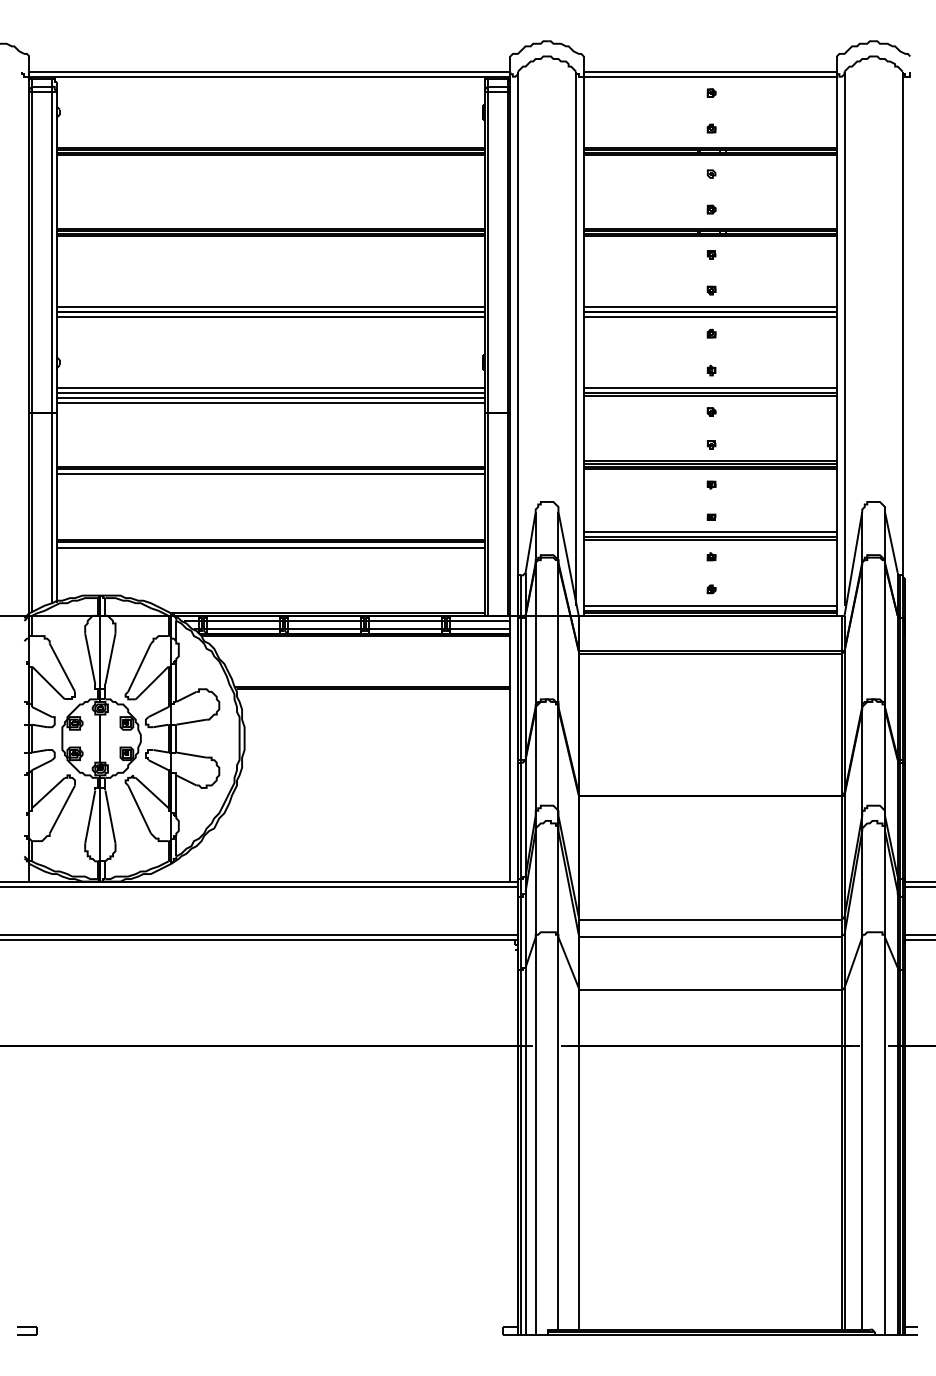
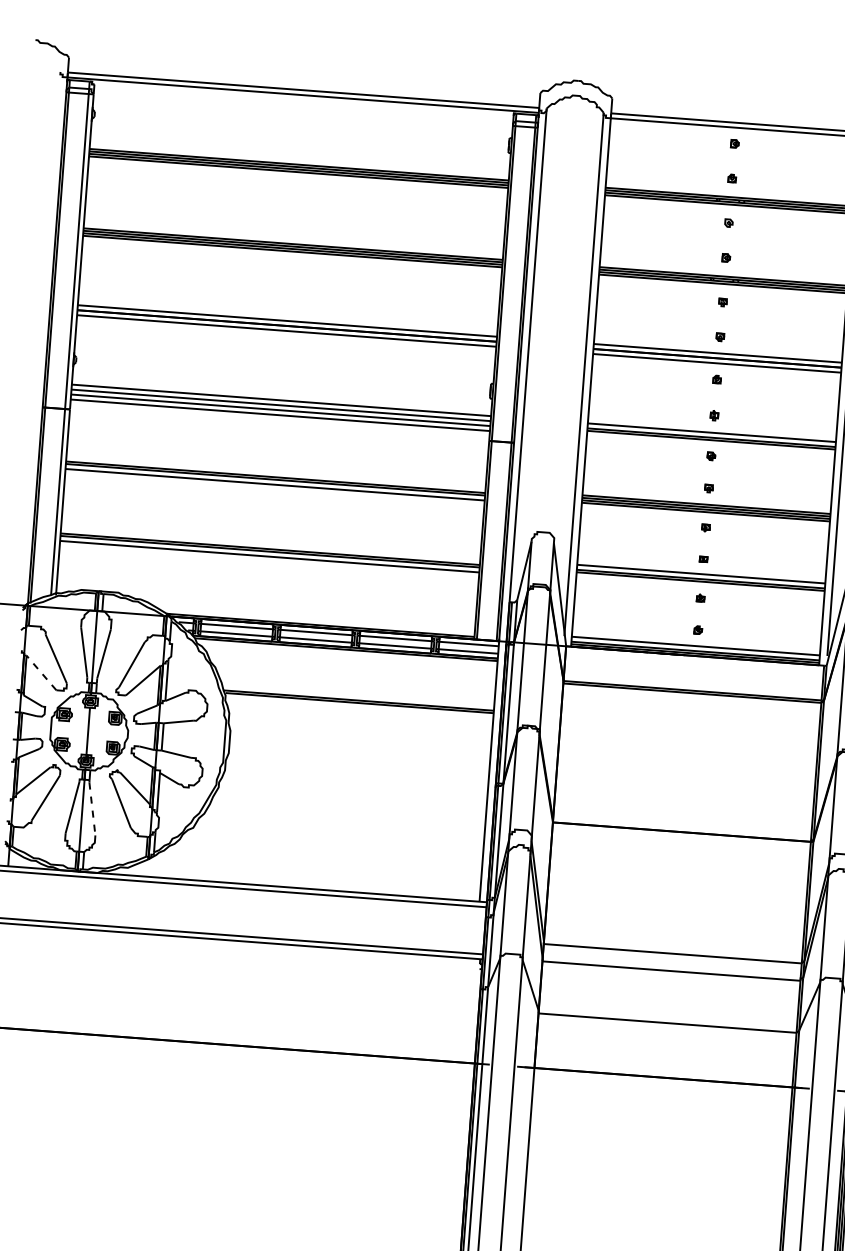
line: (48, 682) -> (41, 672), solid -> dashed
line: (110, 817) -> (92, 809), solid -> dashed

